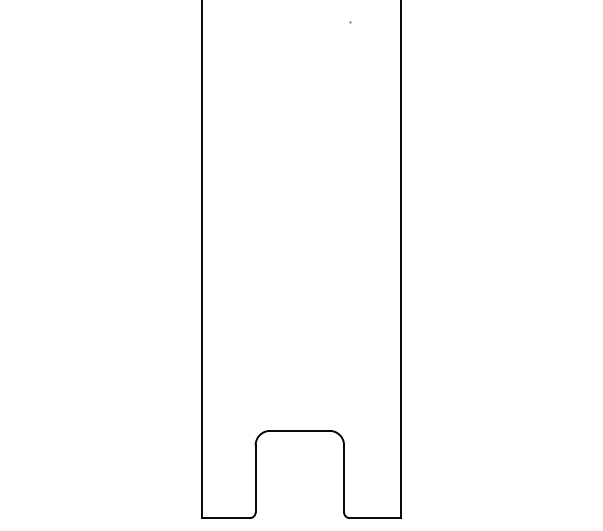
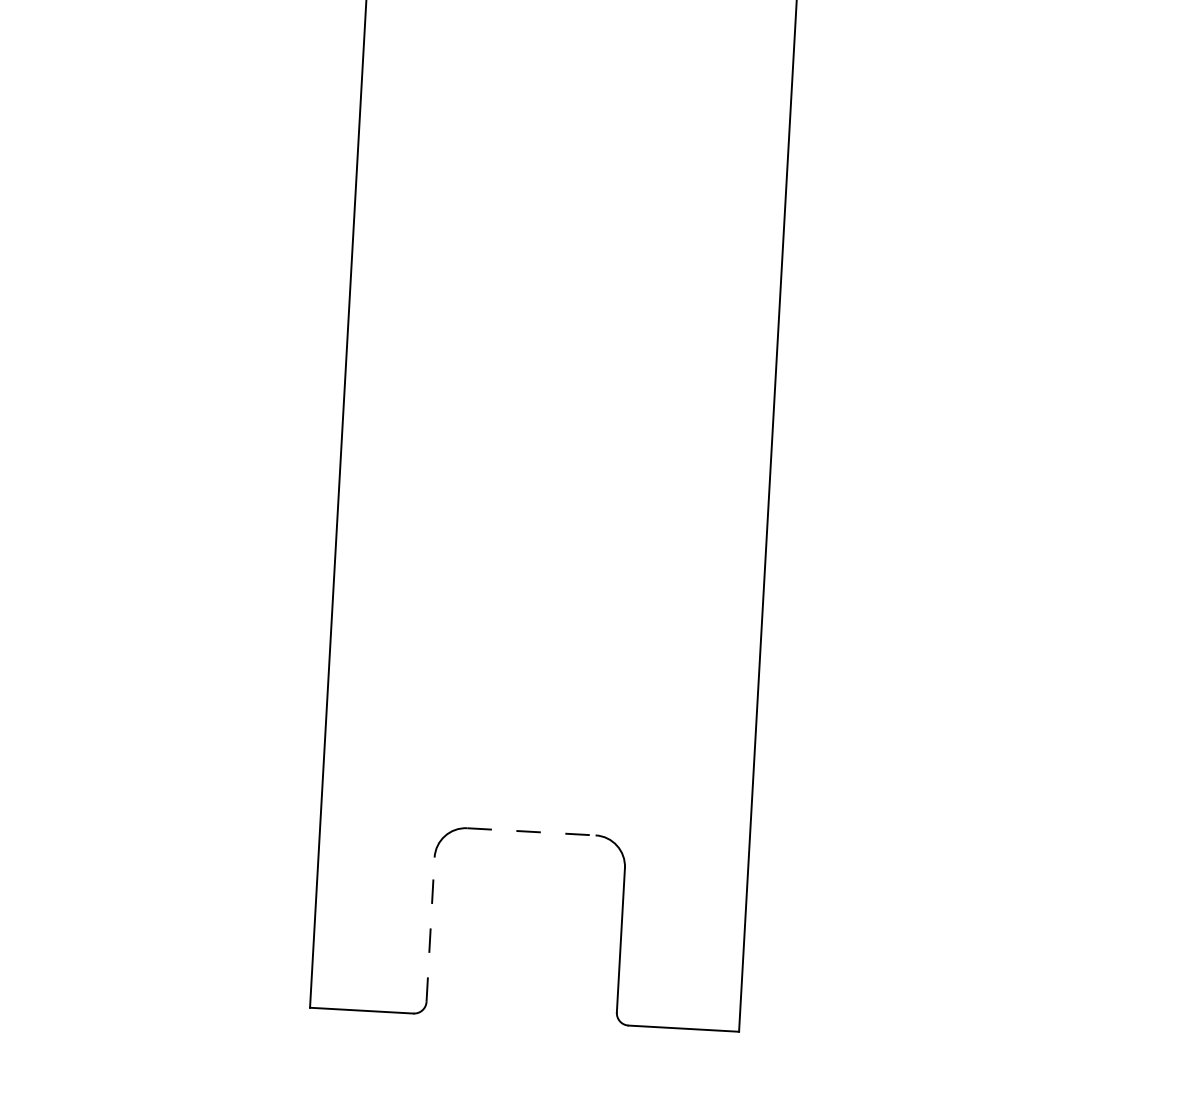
line: (299, 430) -> (530, 830), solid -> dashed
line: (255, 478) -> (430, 928), solid -> dashed

